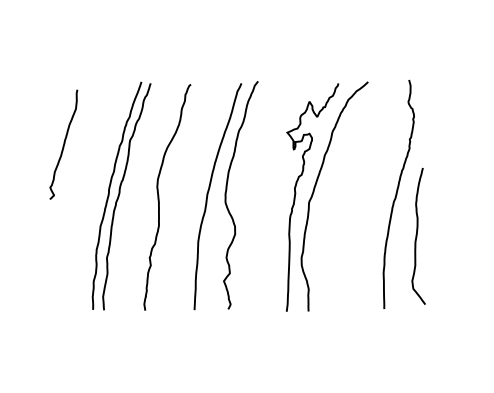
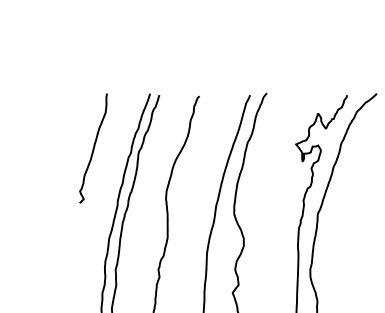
curve: (63, 144) -> (93, 148), moved

